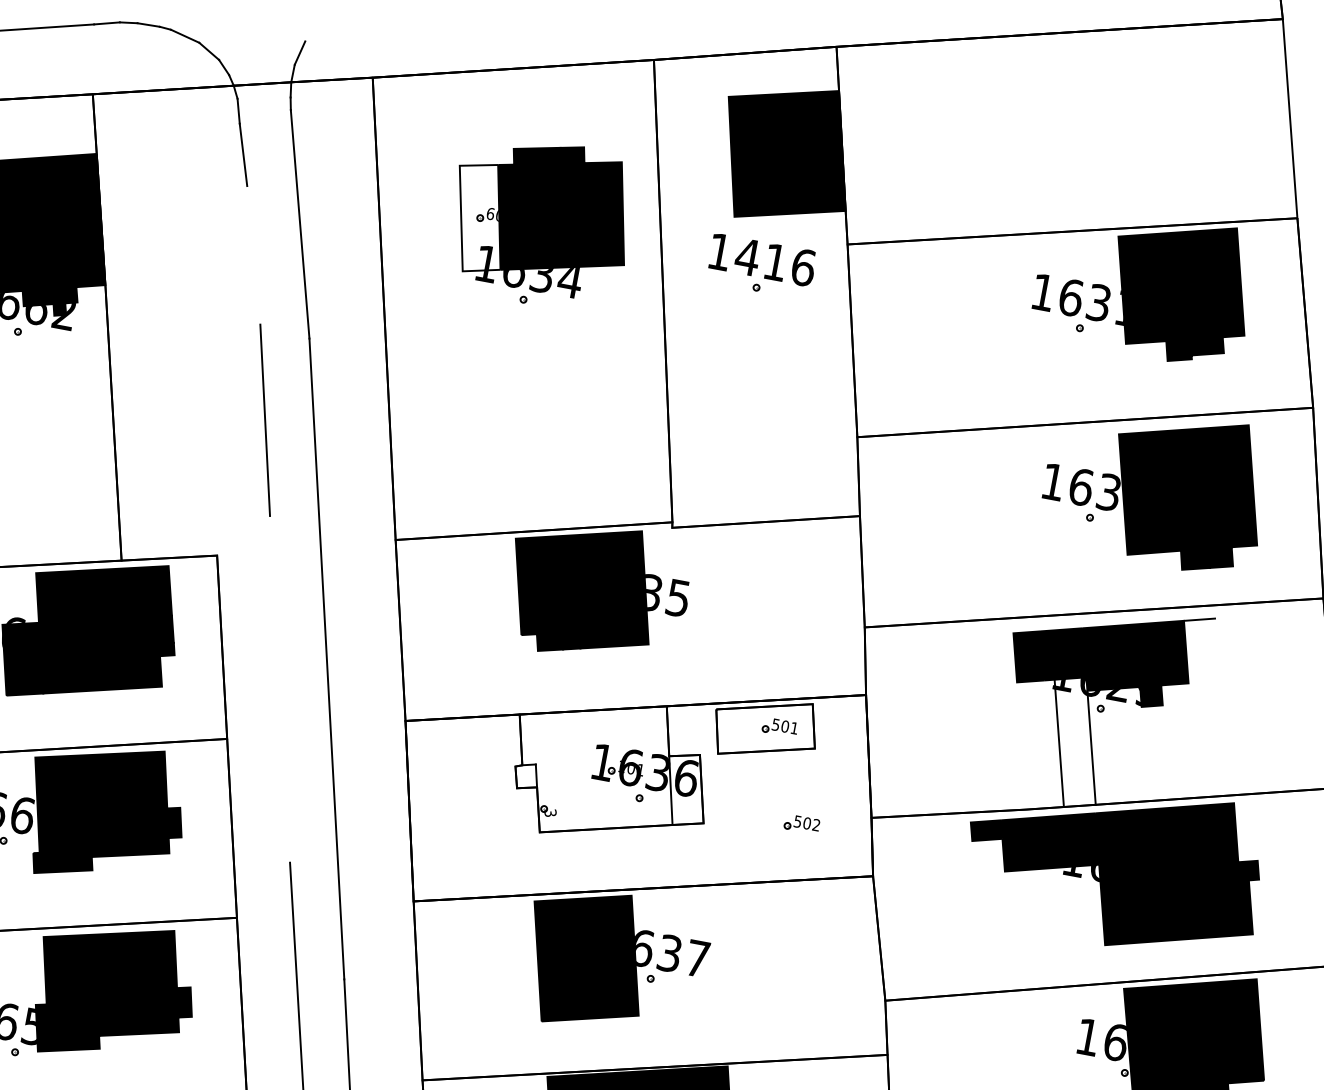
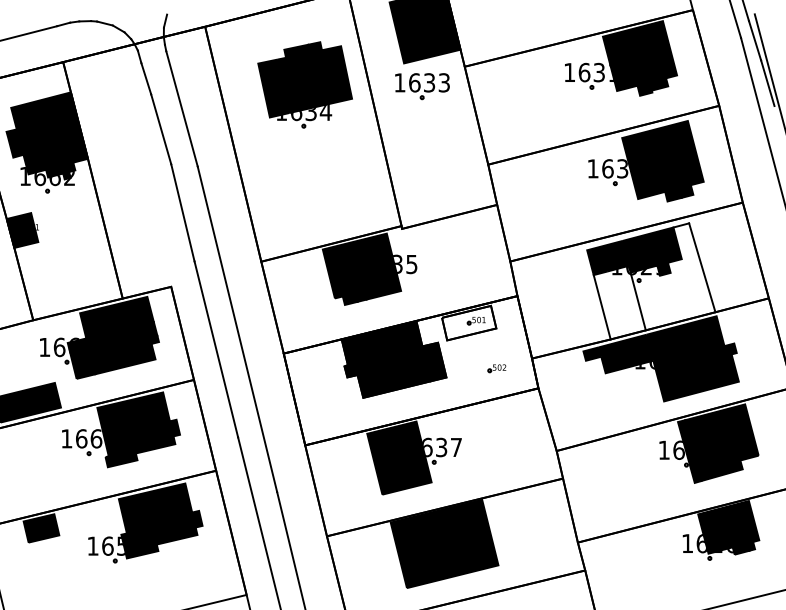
fill: (479, 218) -> (273, 88), added
line: (254, 255) -> (161, 129), added
text: (775, 261) -> (429, 82), 1416 -> 1633
line: (280, 689) -> (216, 349), added
line: (1224, 706) -> (702, 267), added
line: (1057, 743) -> (601, 307), moved
fill: (610, 768) -> (393, 358), added

